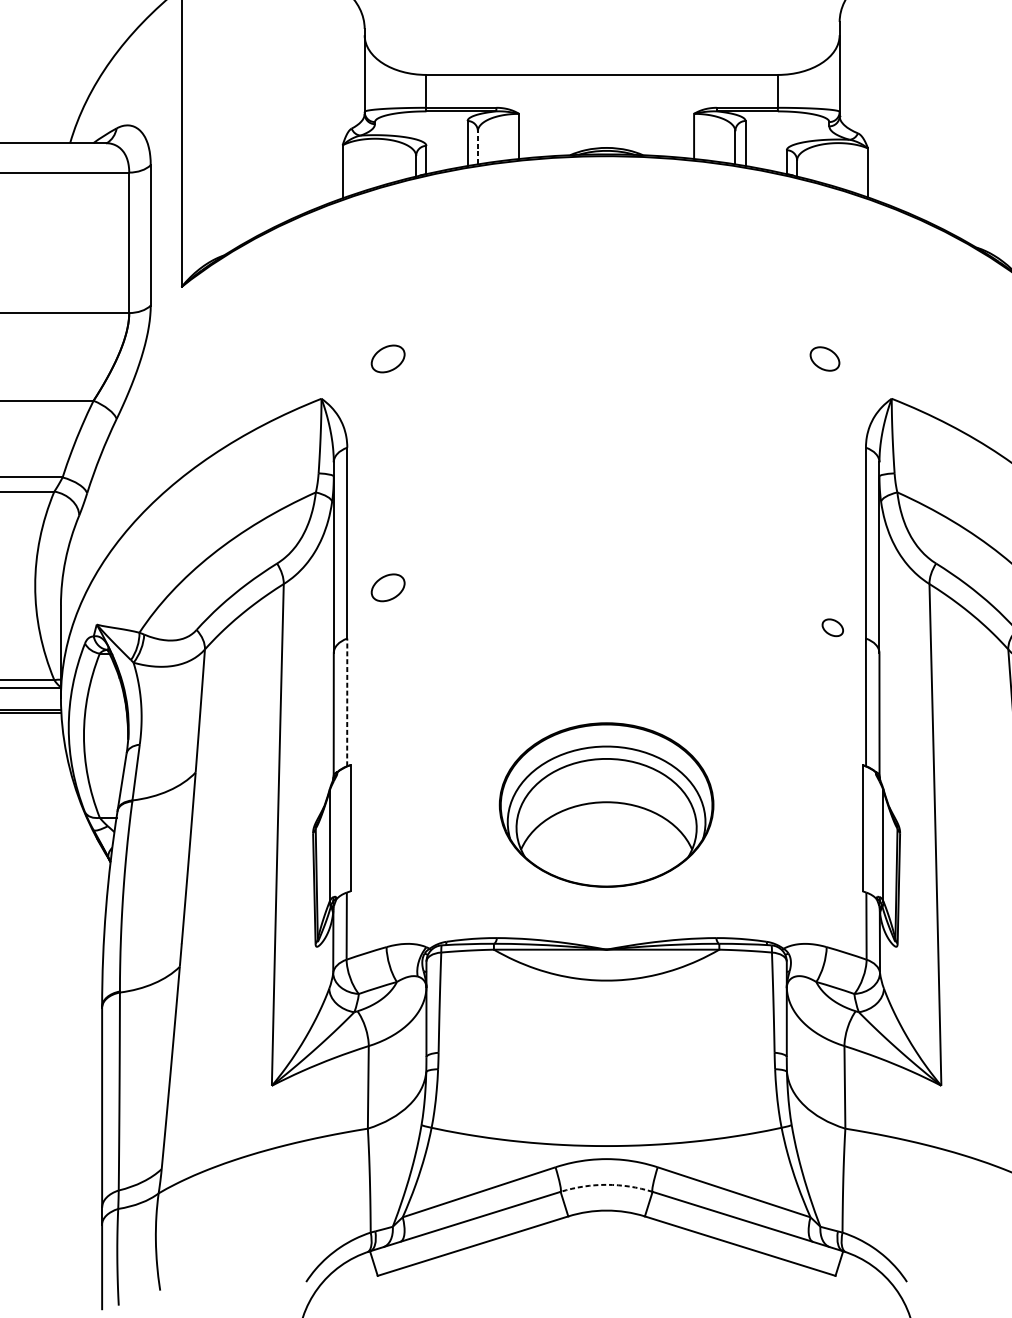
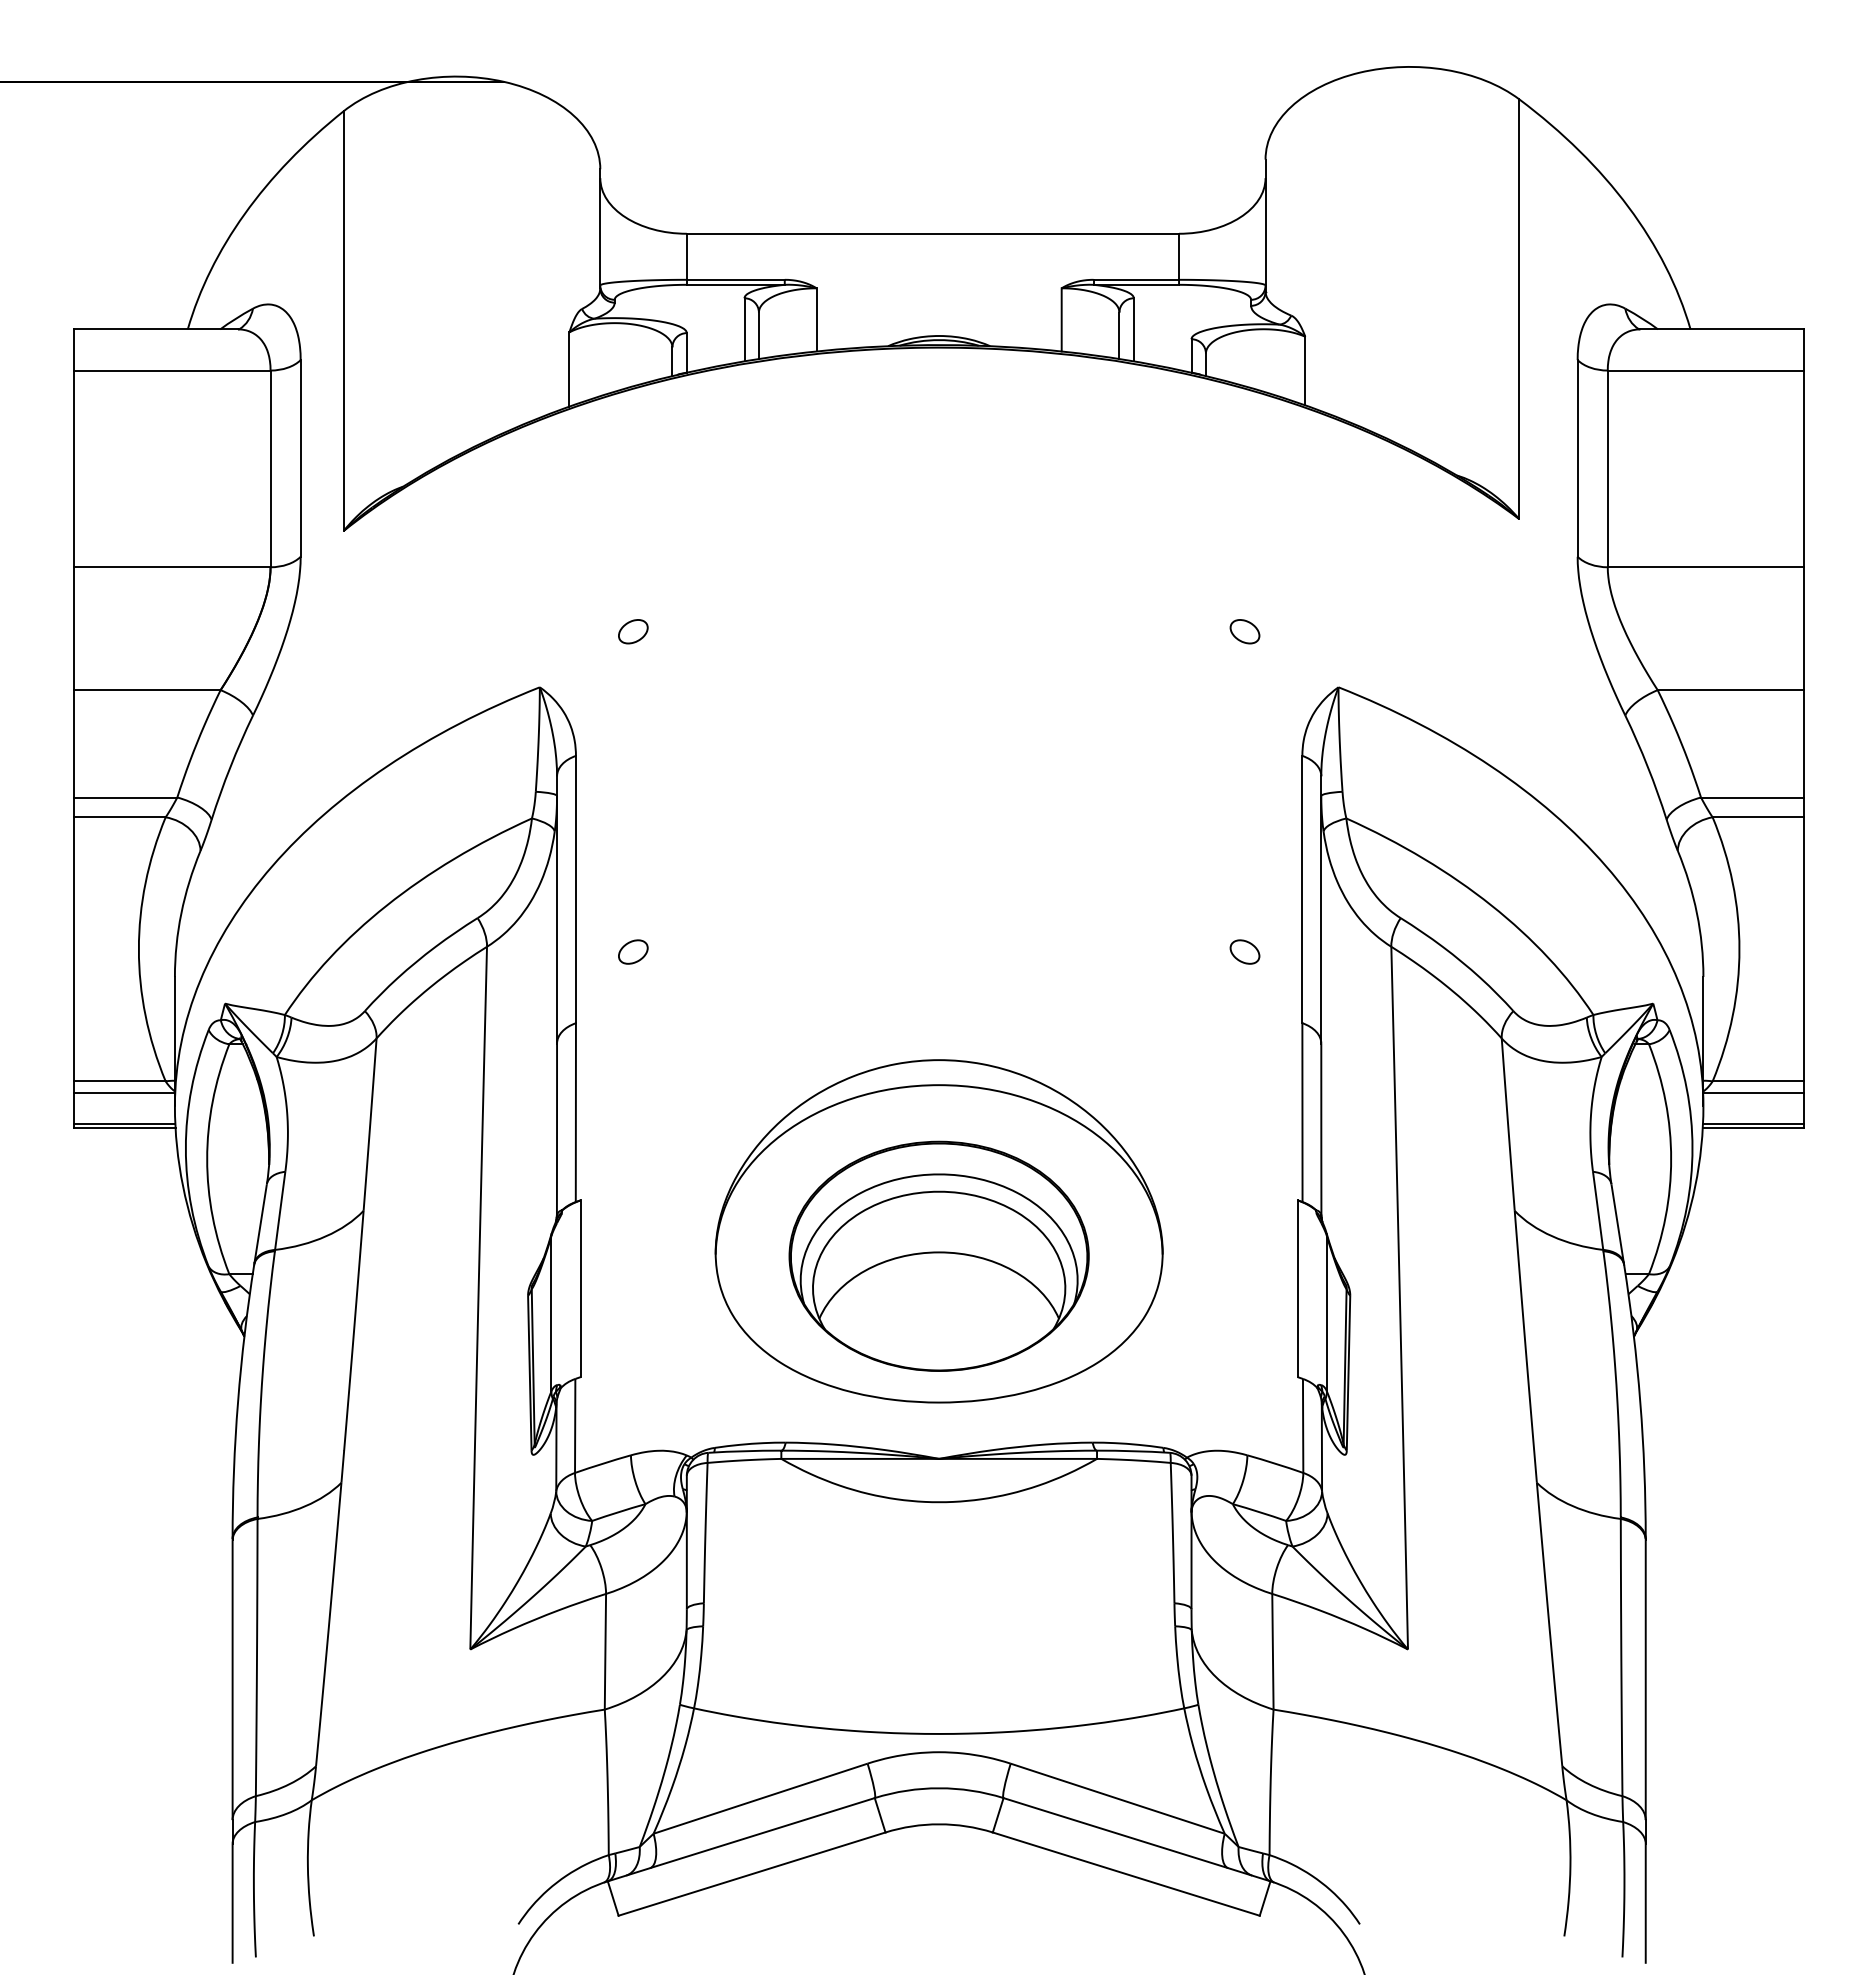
line: (477, 147) -> (758, 335), dashed -> solid
part: (388, 358) -> (633, 631), size x0.62
part: (824, 358) -> (1244, 631), size x0.71
part: (388, 587) -> (633, 951), size x0.62
part: (832, 627) -> (1244, 951), moved
line: (346, 702) -> (575, 1112), dashed -> solid
part: (606, 787) -> (938, 1231), added
arc: (606, 1185) -> (939, 1788), dashed -> solid

